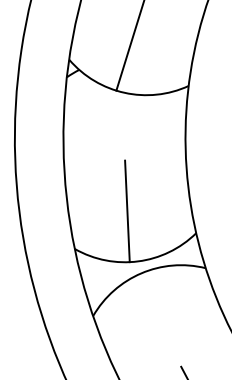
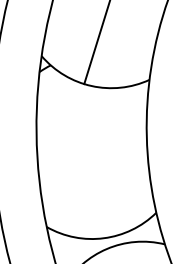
line: (127, 211) -> (94, 193), removed

